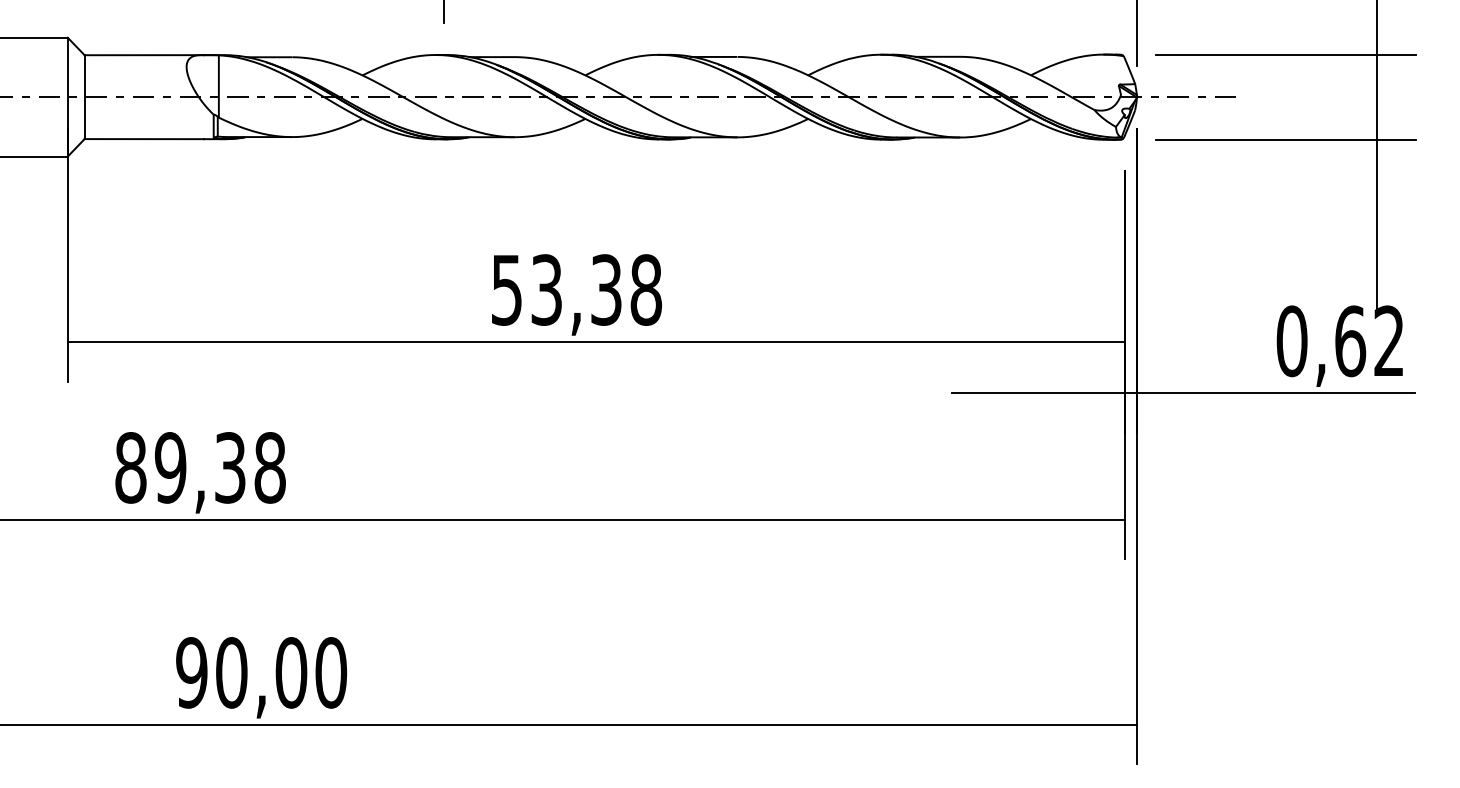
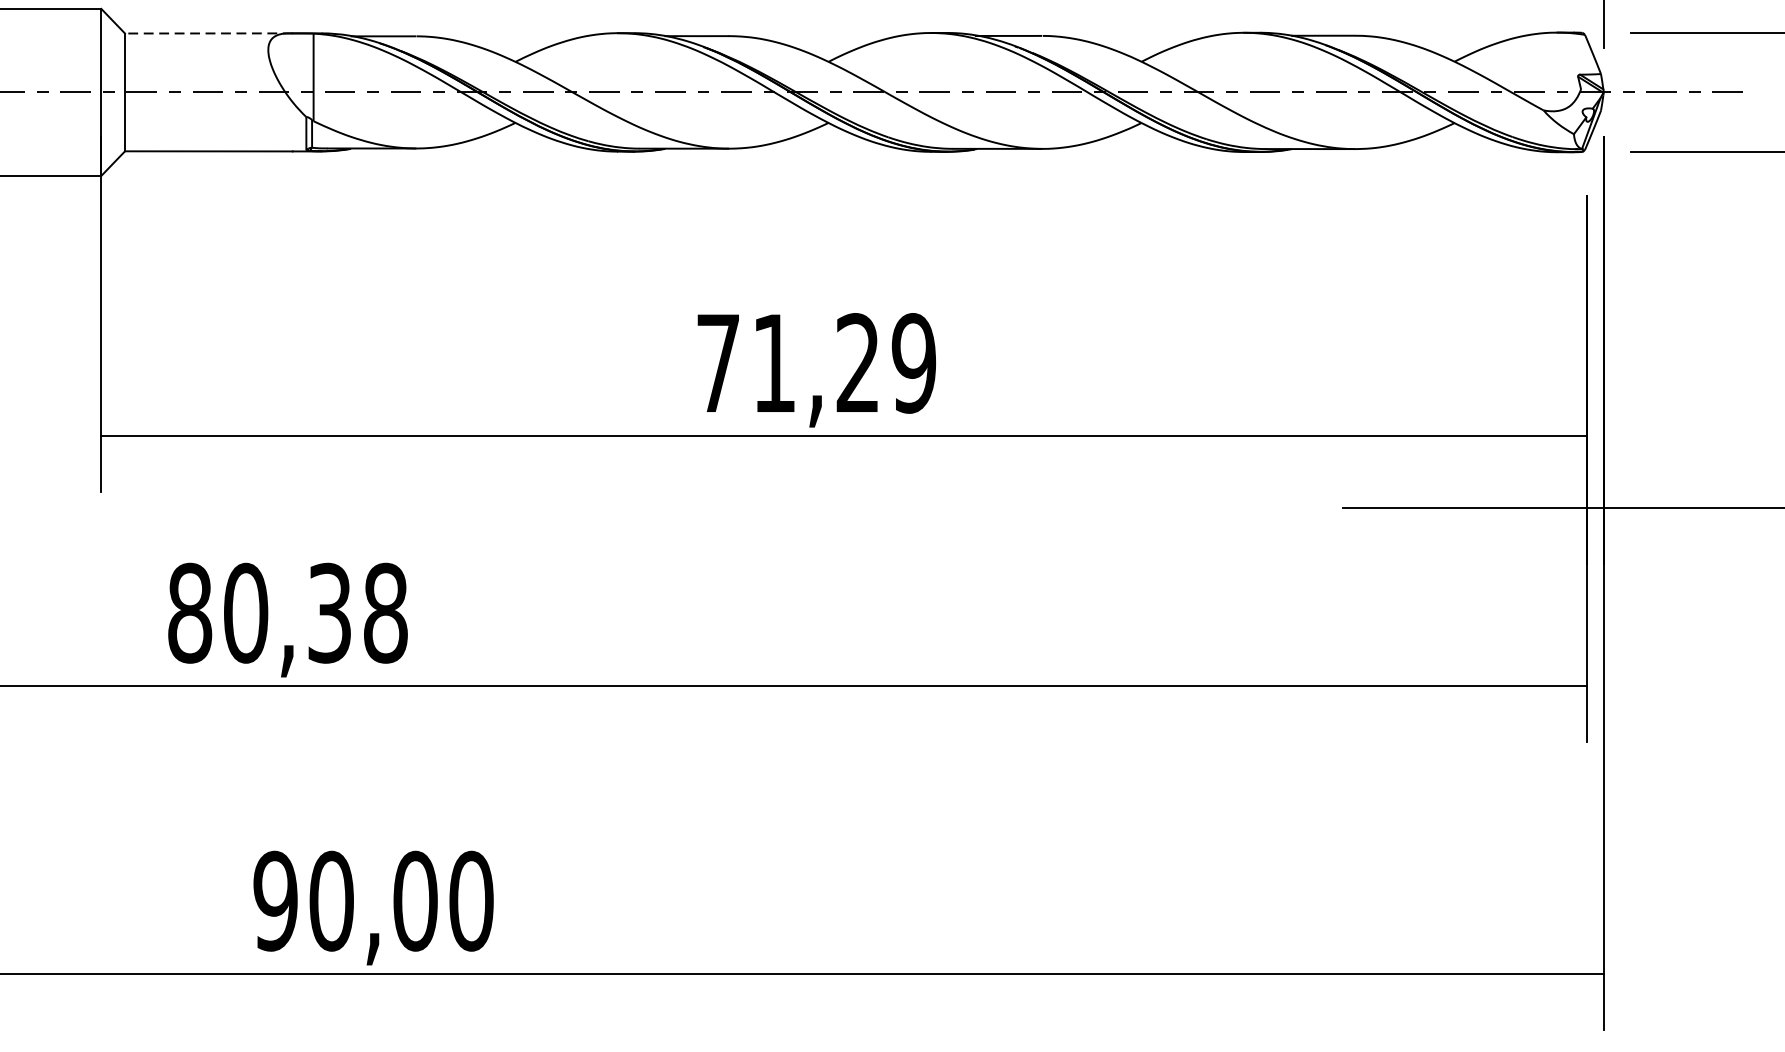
line: (144, 55) -> (209, 33), solid -> dashed
text: (576, 289) -> (816, 362), 53,38 -> 71,29
text: (170, 467) -> (245, 612), 89,38 -> 80,38

